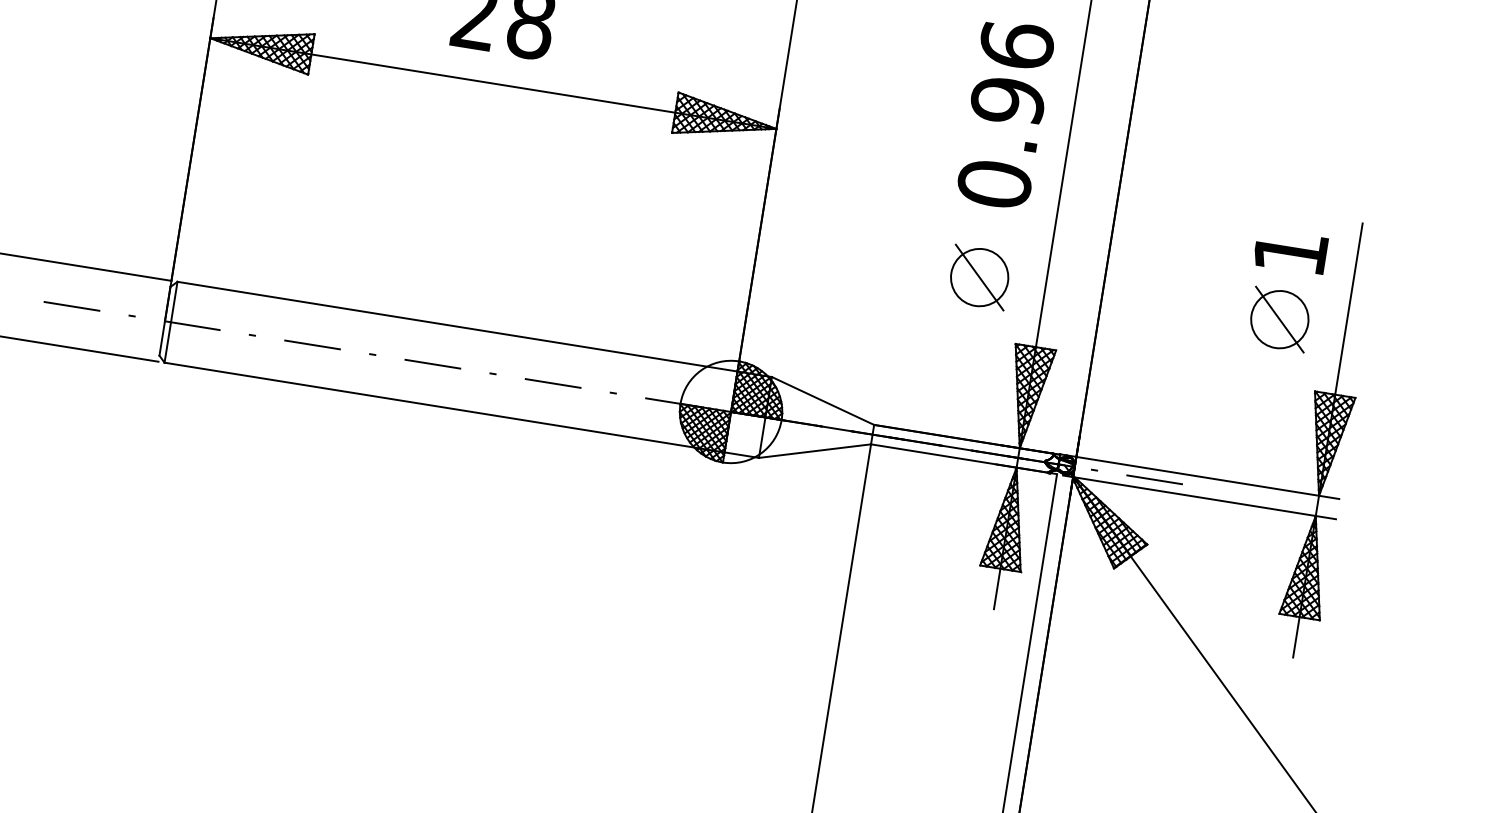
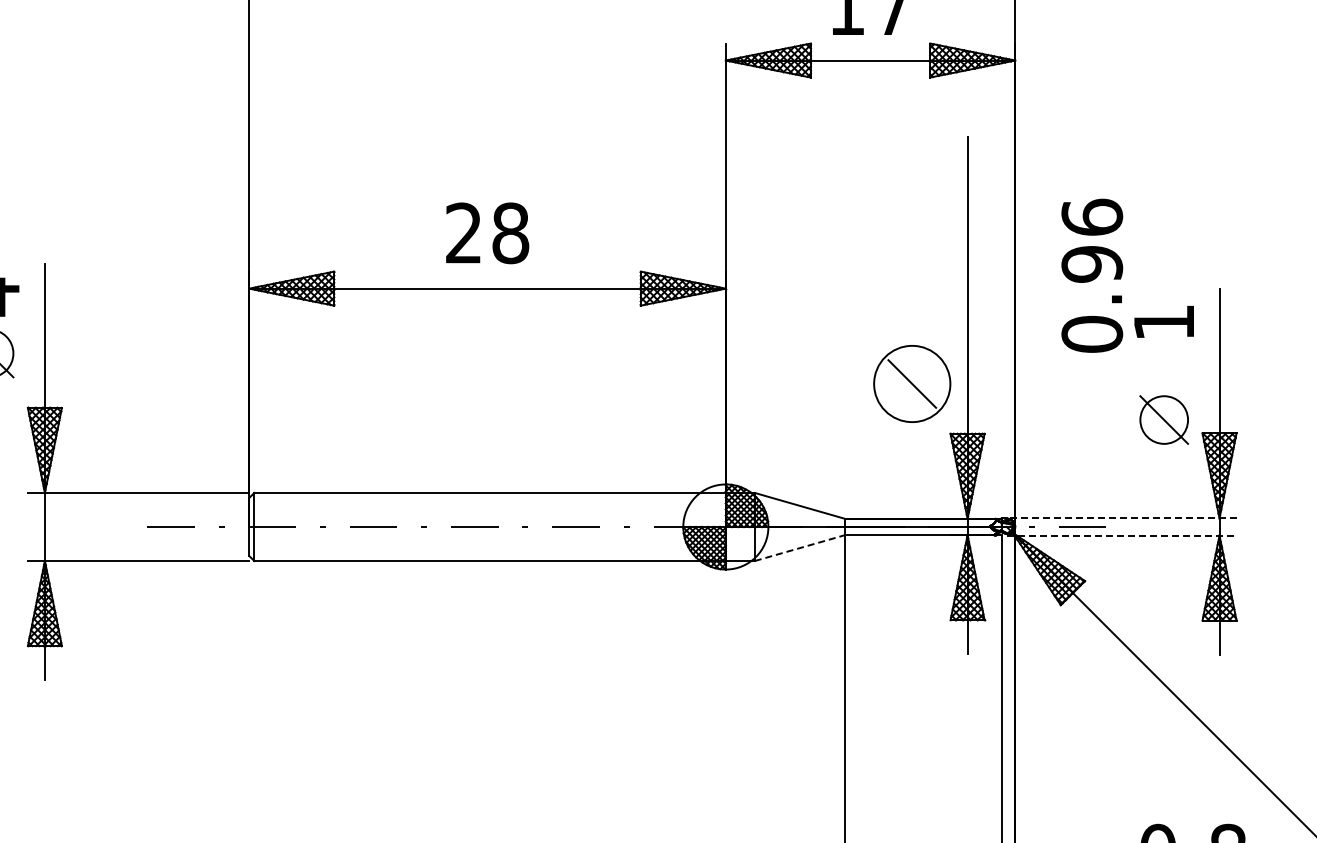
text: (1006, 114) -> (1092, 275), moved
circle: (980, 277) -> (912, 383), size x1.6
part: (1280, 319) -> (1164, 419), moved
line: (814, 451) -> (799, 548), solid -> dashed
line: (1202, 477) -> (1121, 518), solid -> dashed
line: (1199, 497) -> (1121, 535), solid -> dashed

